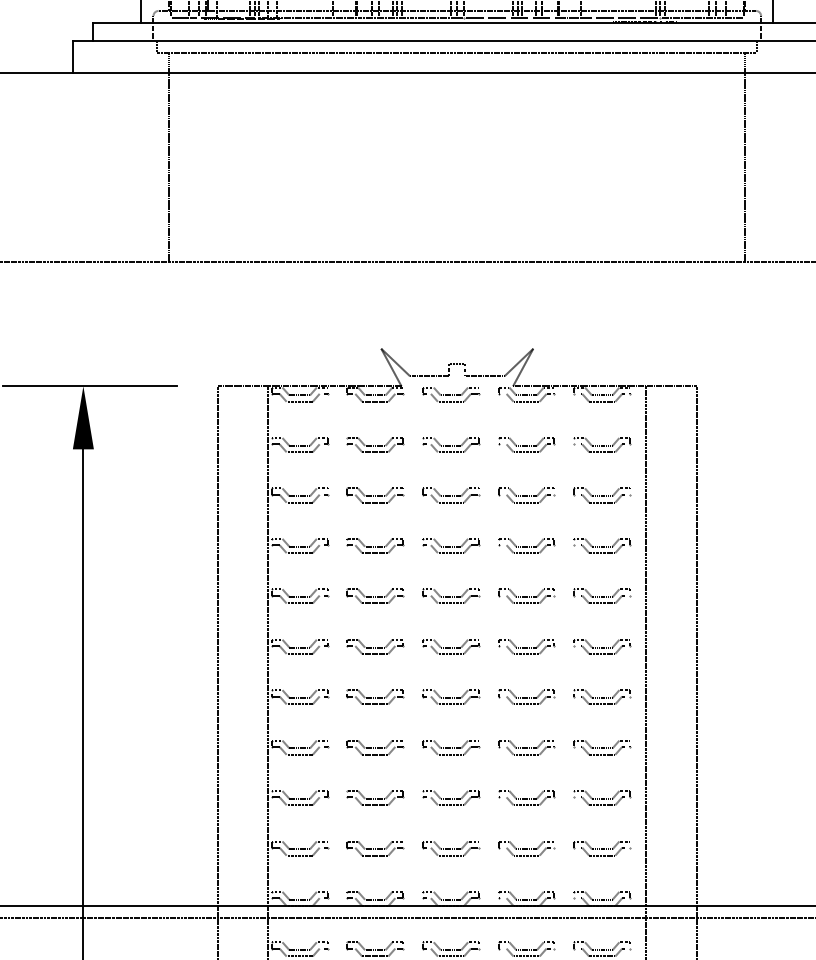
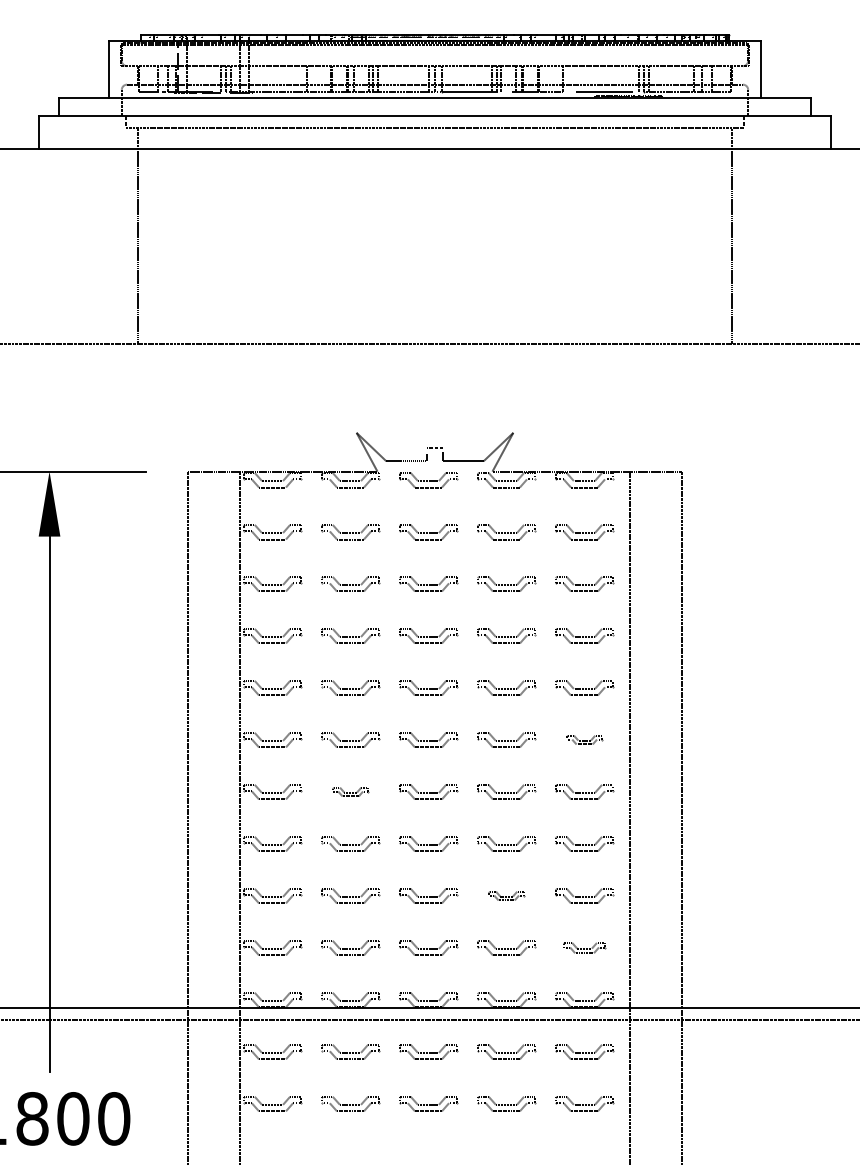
part: (602, 646) -> (584, 739), size x0.6
part: (375, 696) -> (350, 791), size x0.6
part: (526, 797) -> (506, 895), size x0.6
part: (602, 847) -> (584, 947), size x0.7

